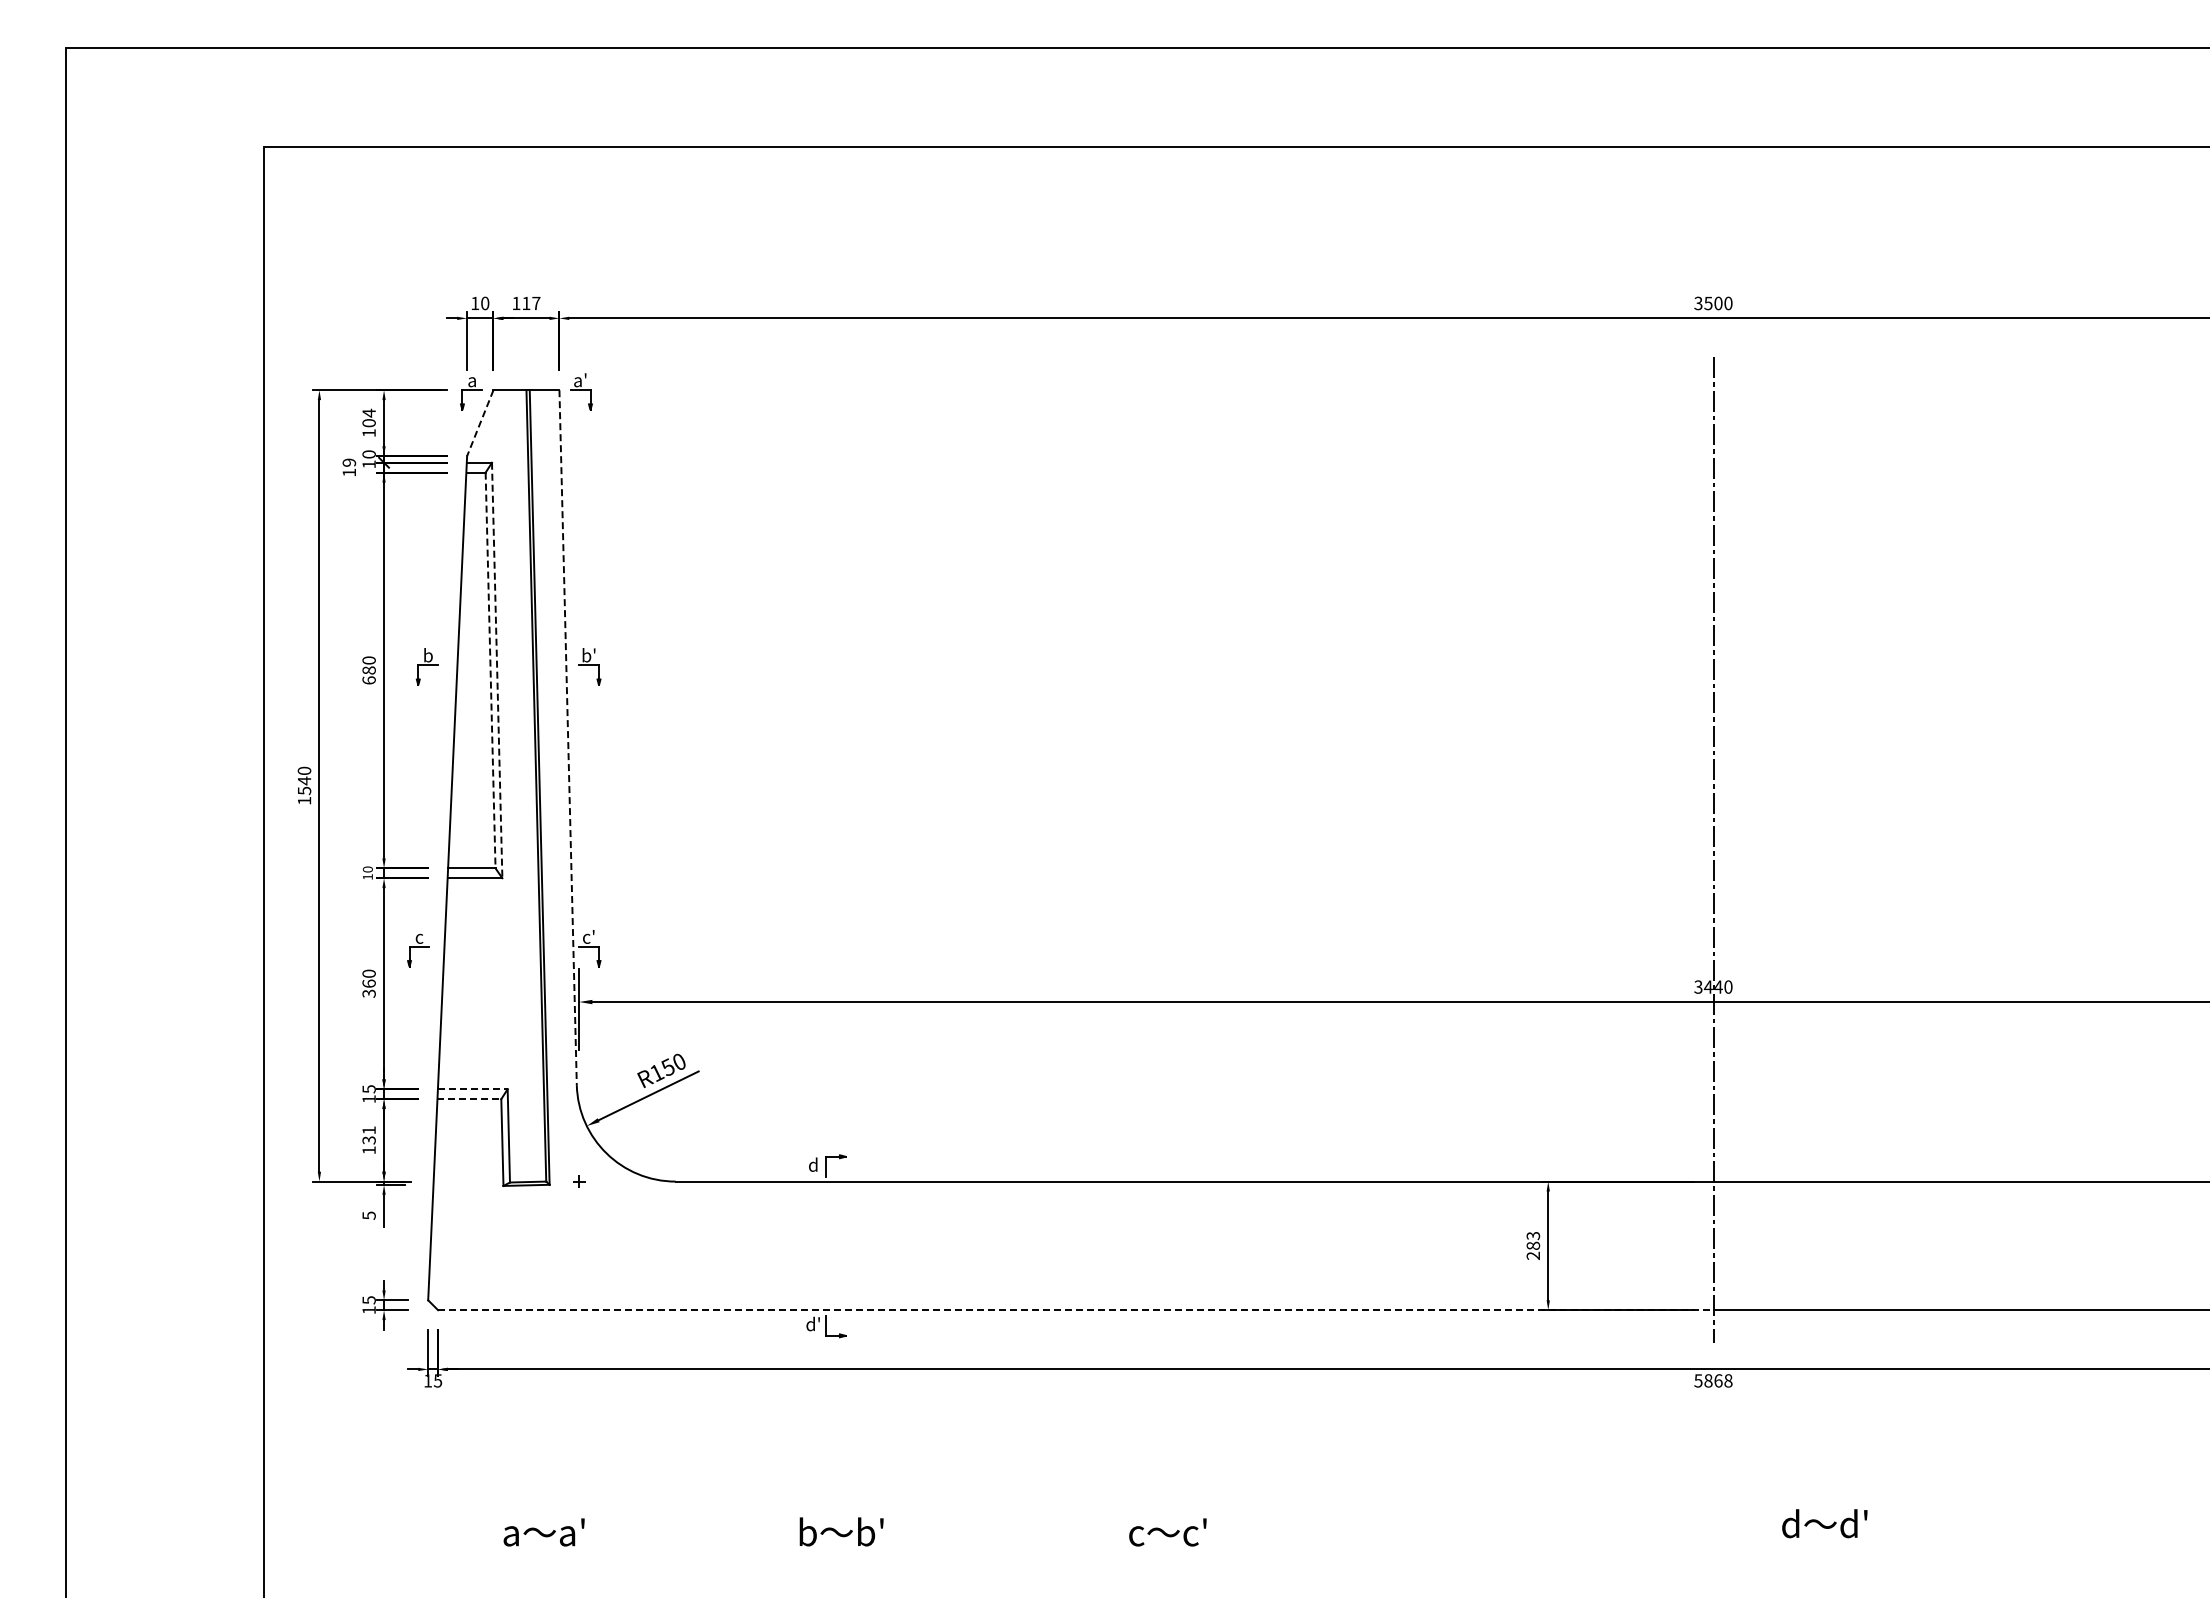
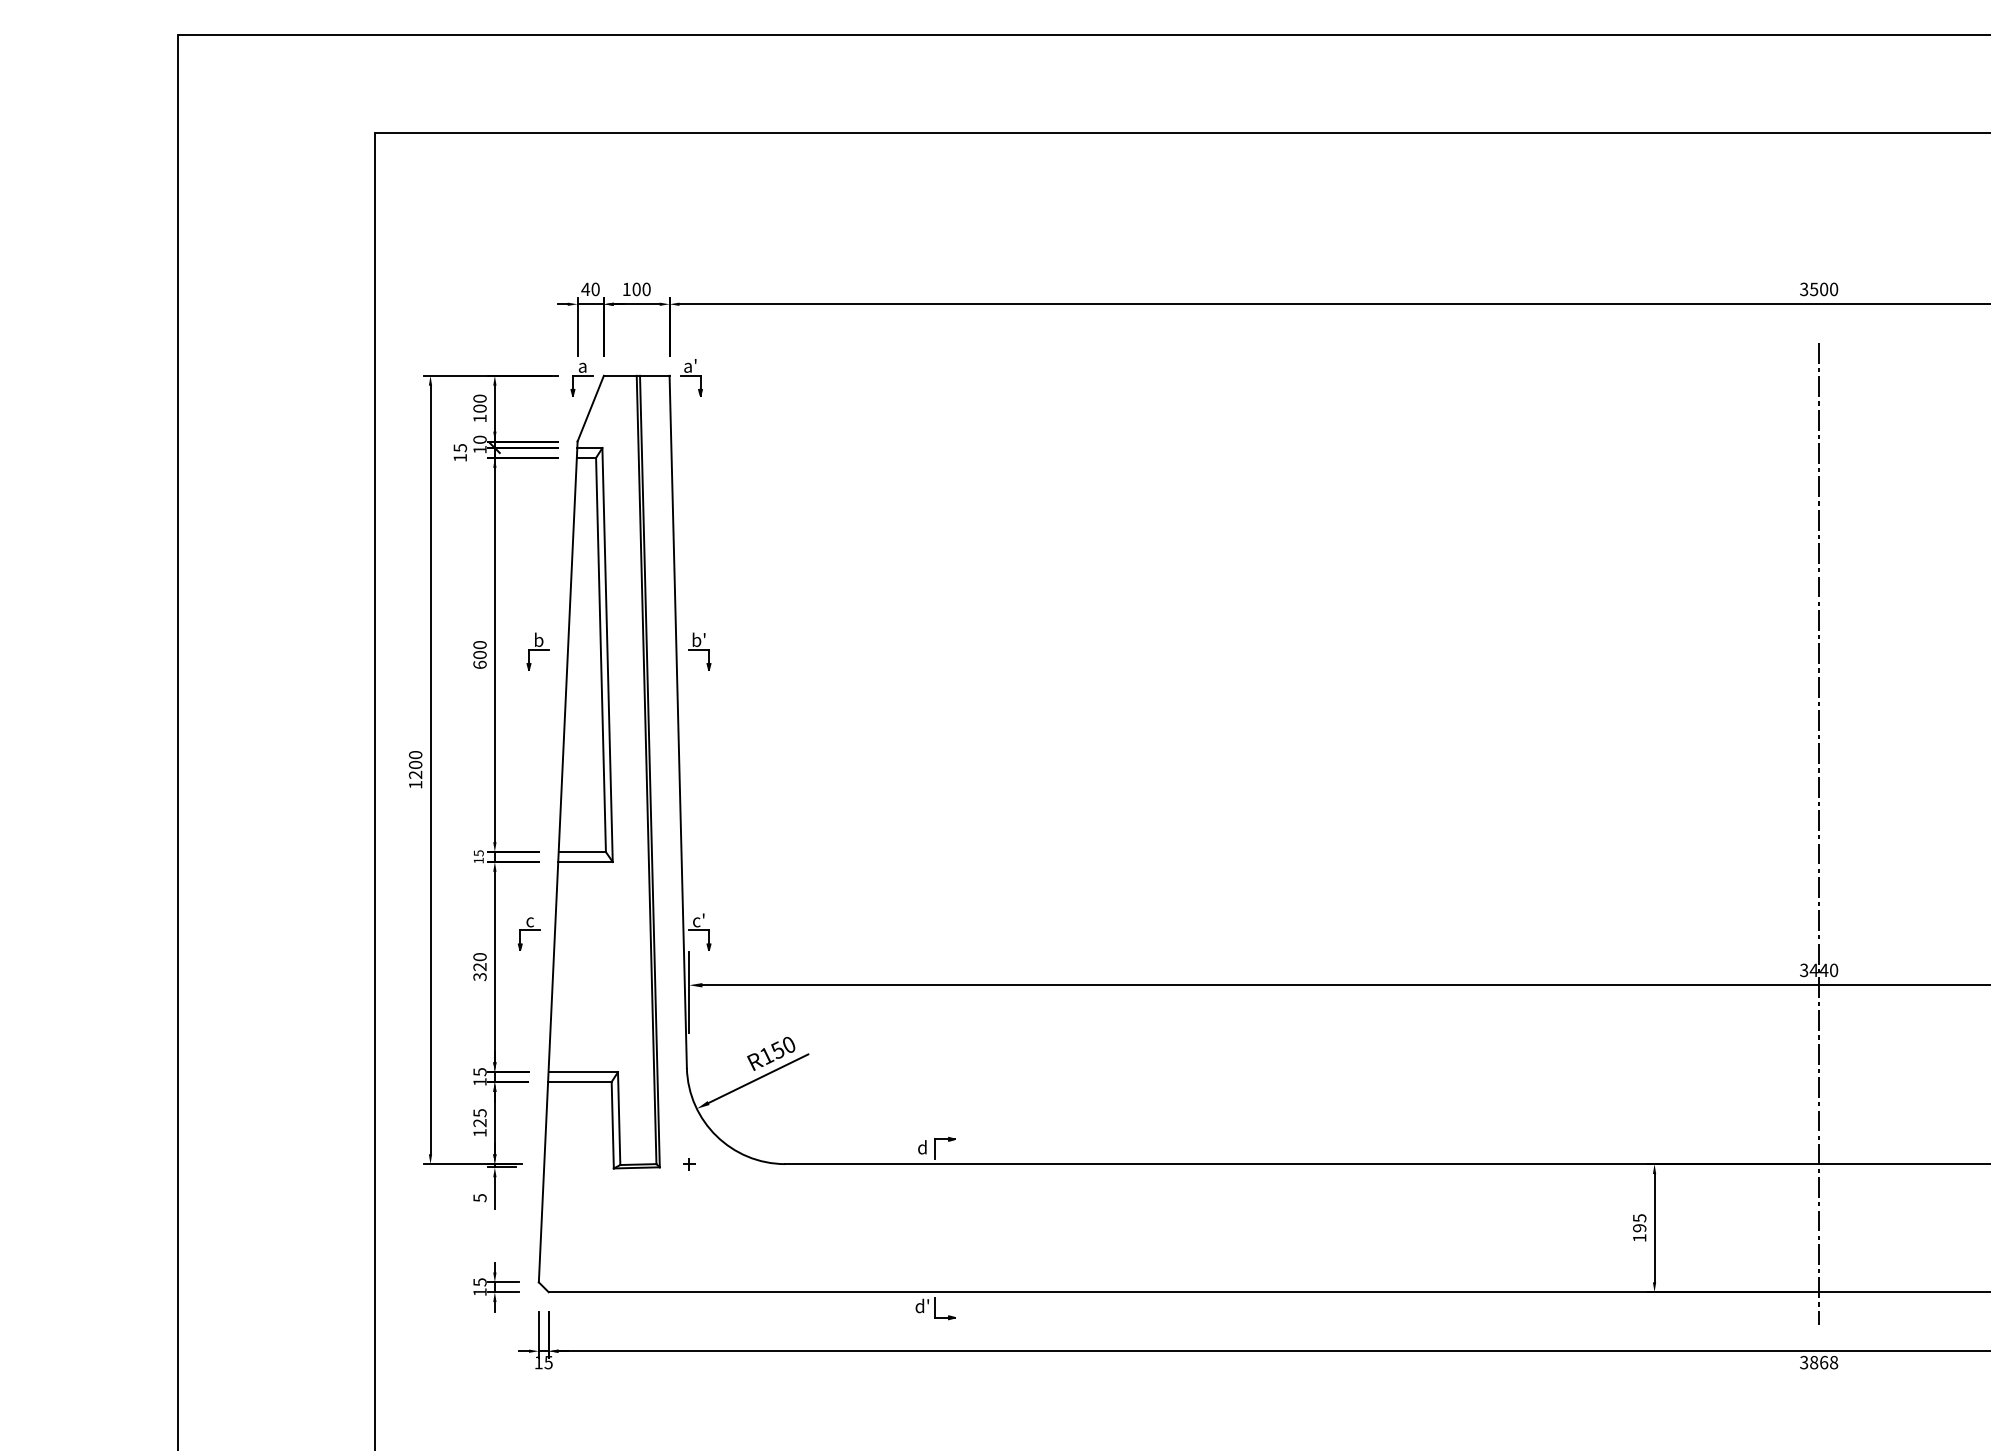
text: (474, 302) -> (584, 288), 10 -> 40
text: (531, 303) -> (641, 289), 117 -> 100
text: (368, 412) -> (479, 398), 104 -> 100
line: (480, 423) -> (590, 408), dashed -> solid
text: (348, 462) -> (459, 447), 19 -> 15
text: (368, 670) -> (479, 655), 680 -> 600
line: (490, 670) -> (600, 655), dashed -> solid
line: (497, 670) -> (607, 655), dashed -> solid
line: (568, 737) -> (678, 721), dashed -> solid
text: (304, 785) -> (415, 769), 1540 -> 1200
text: (367, 869) -> (478, 853), 10 -> 15
text: (368, 983) -> (479, 966), 360 -> 320
line: (472, 1089) -> (582, 1072), dashed -> solid
line: (469, 1099) -> (579, 1082), dashed -> solid
text: (368, 1135) -> (479, 1118), 131 -> 125
text: (1533, 1245) -> (1639, 1227), 283 -> 195
line: (1075, 1310) -> (1183, 1292), dashed -> solid
text: (1698, 1380) -> (1804, 1362), 5868 -> 3868

